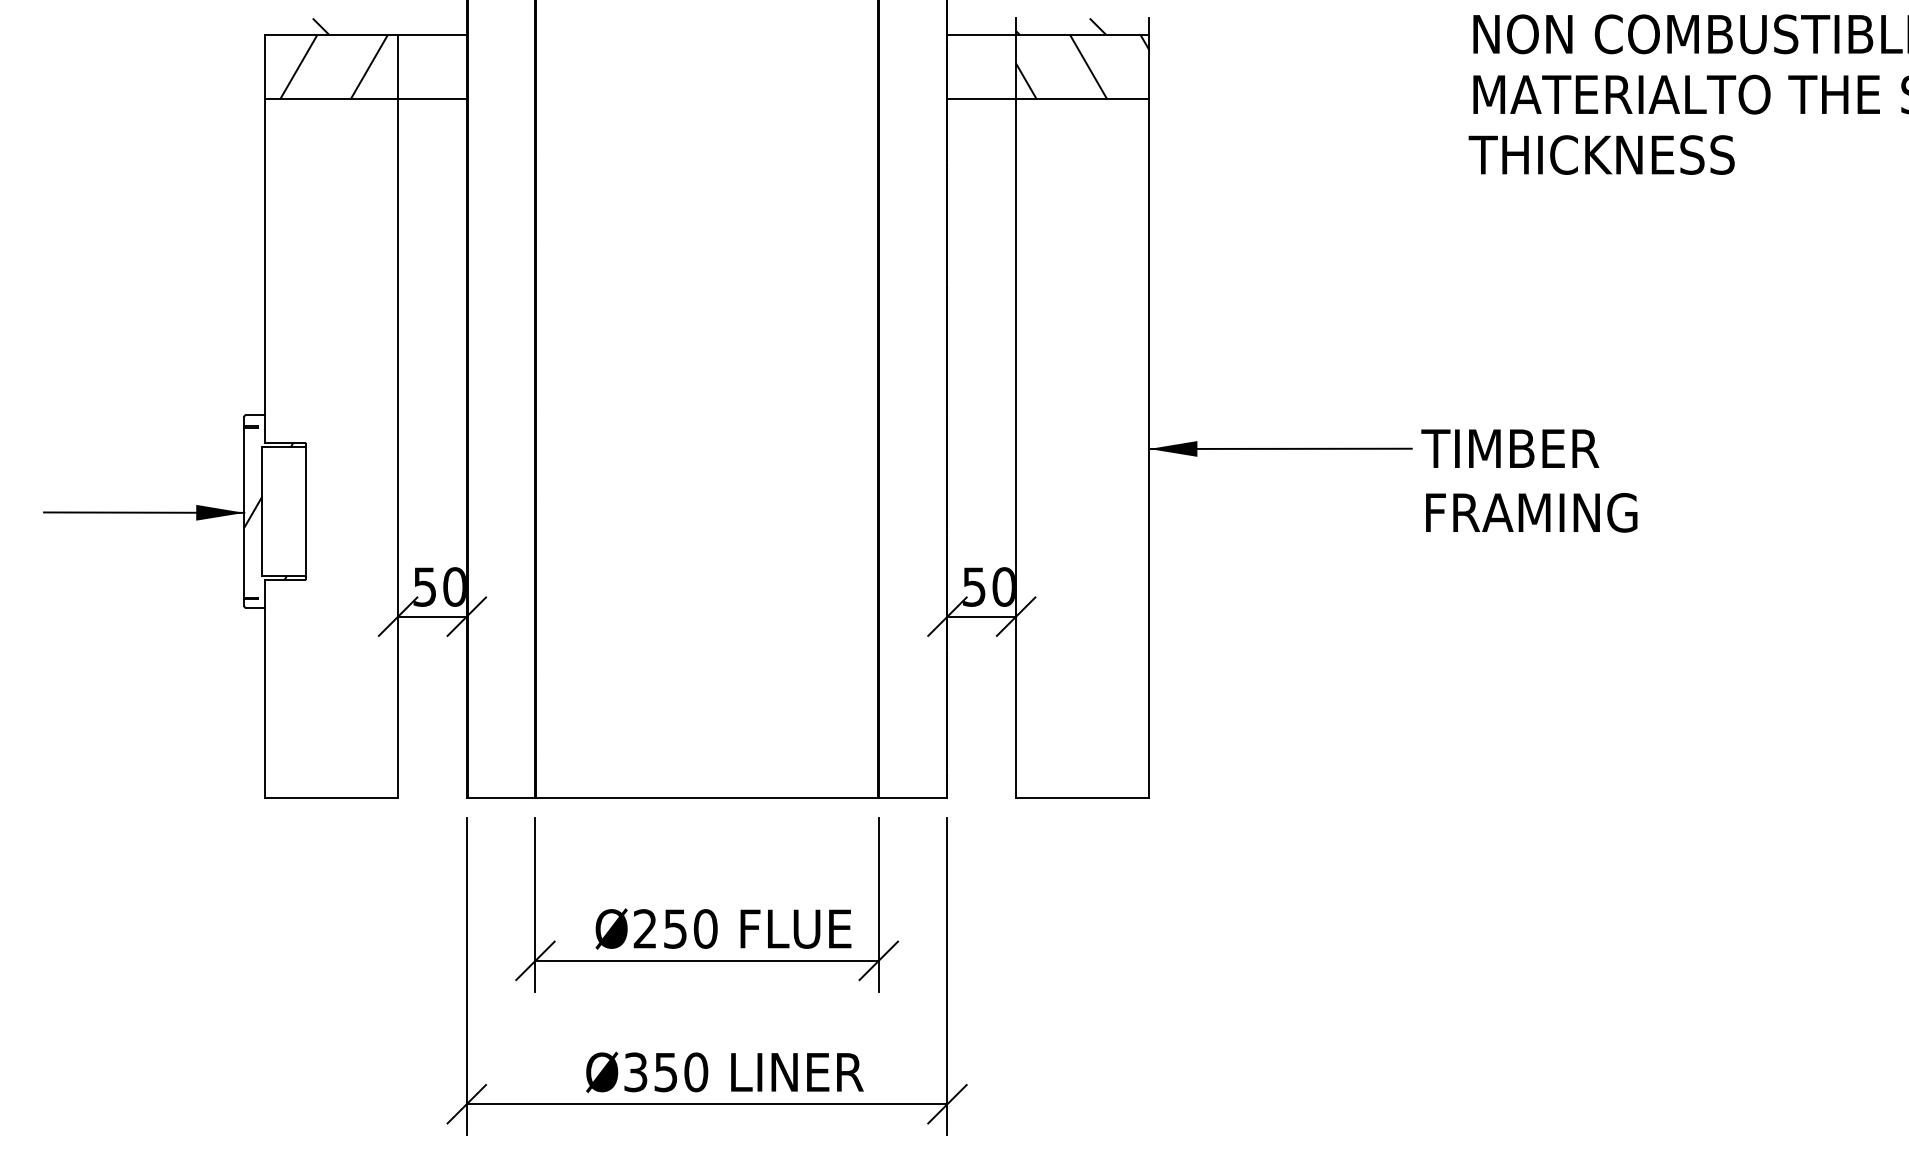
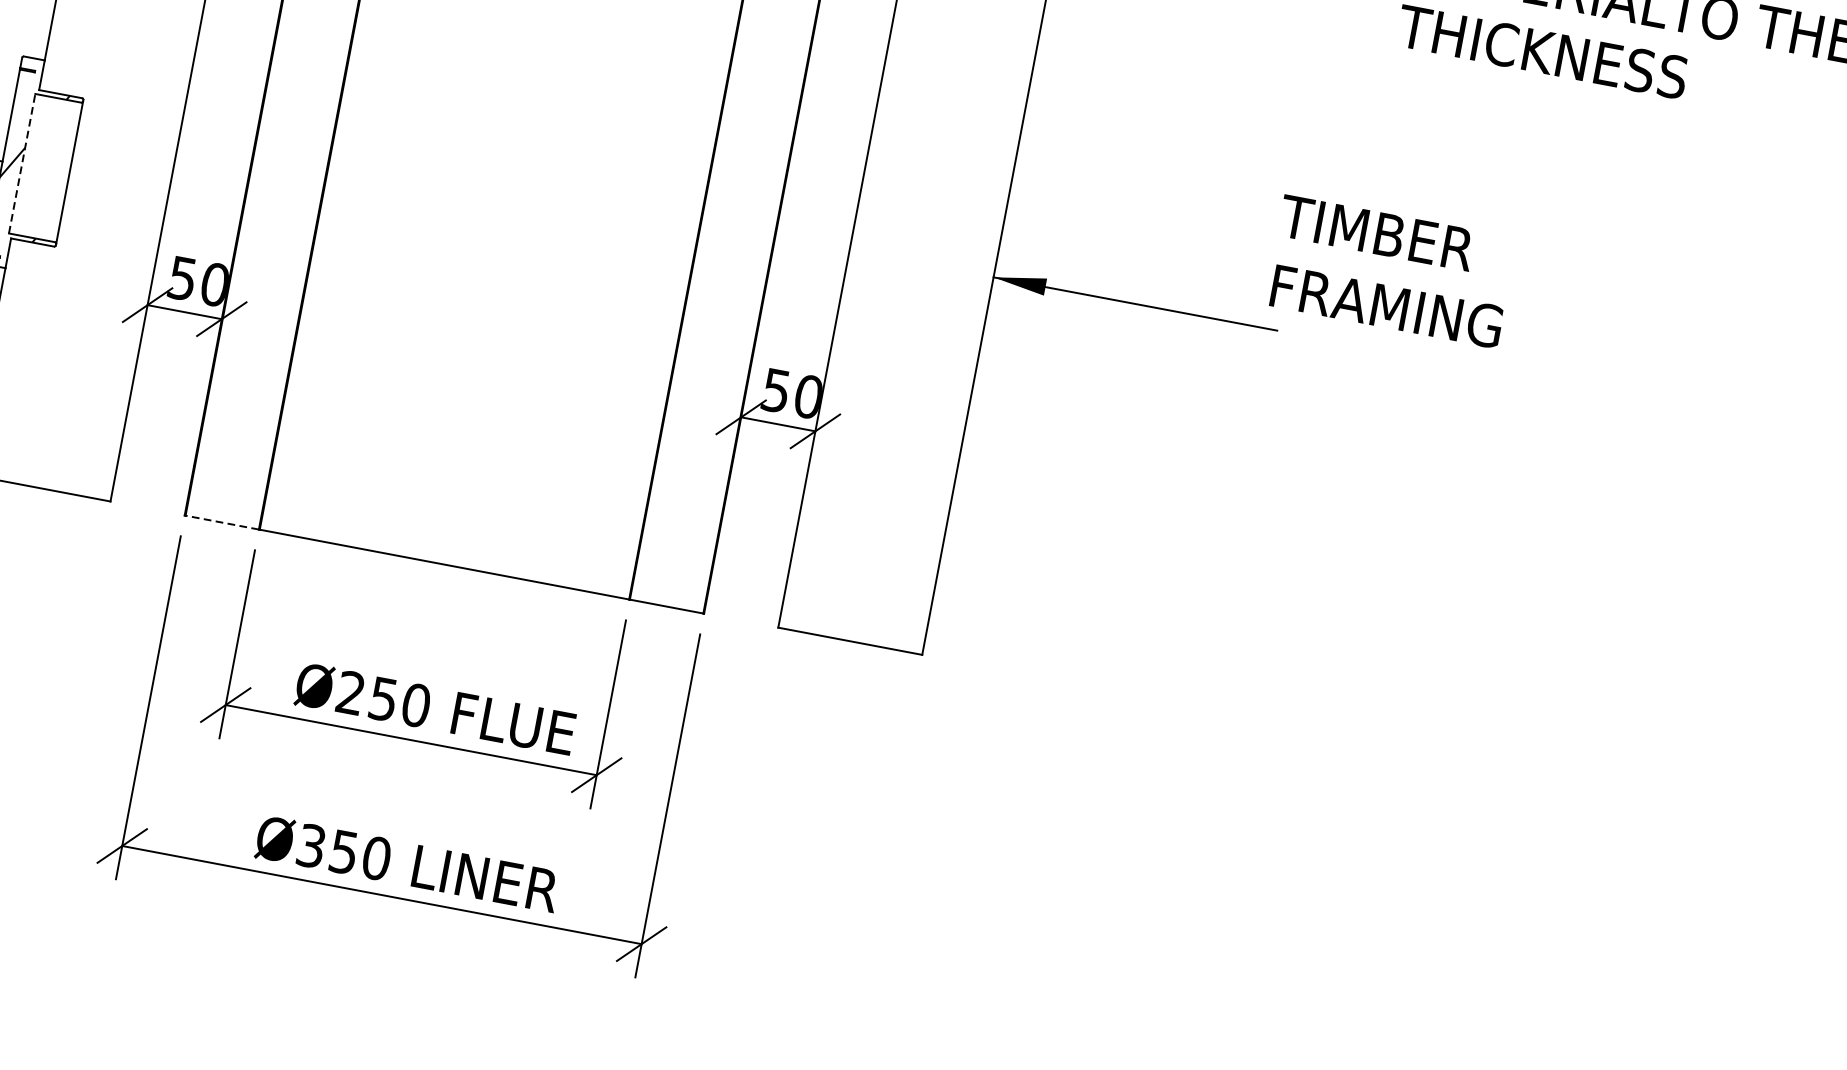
text: (1529, 480) -> (1391, 271), moved
line: (262, 511) -> (22, 163), solid -> dashed
line: (501, 798) -> (222, 522), solid -> dashed

